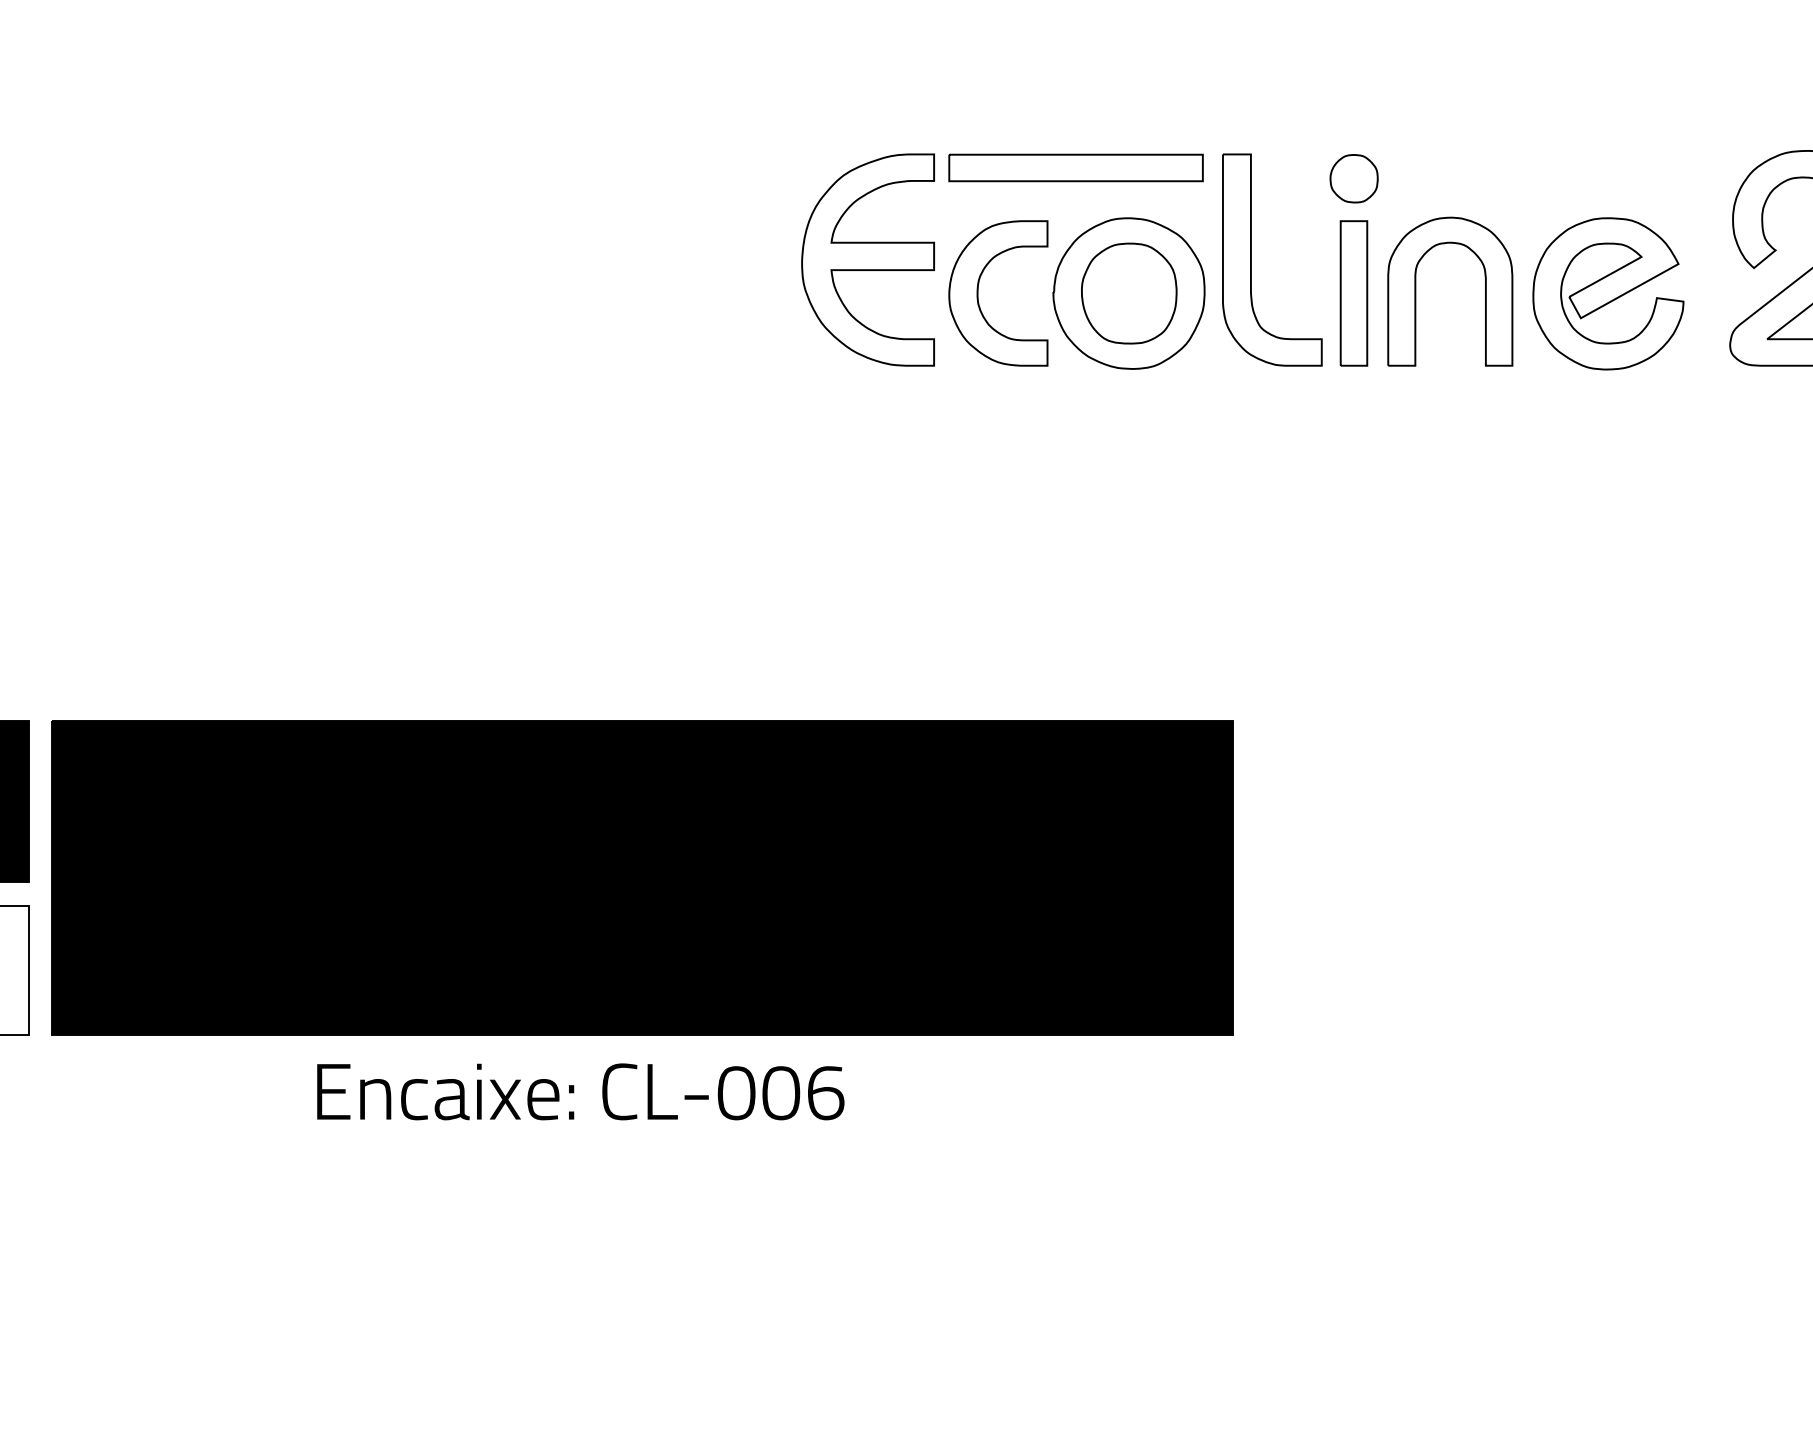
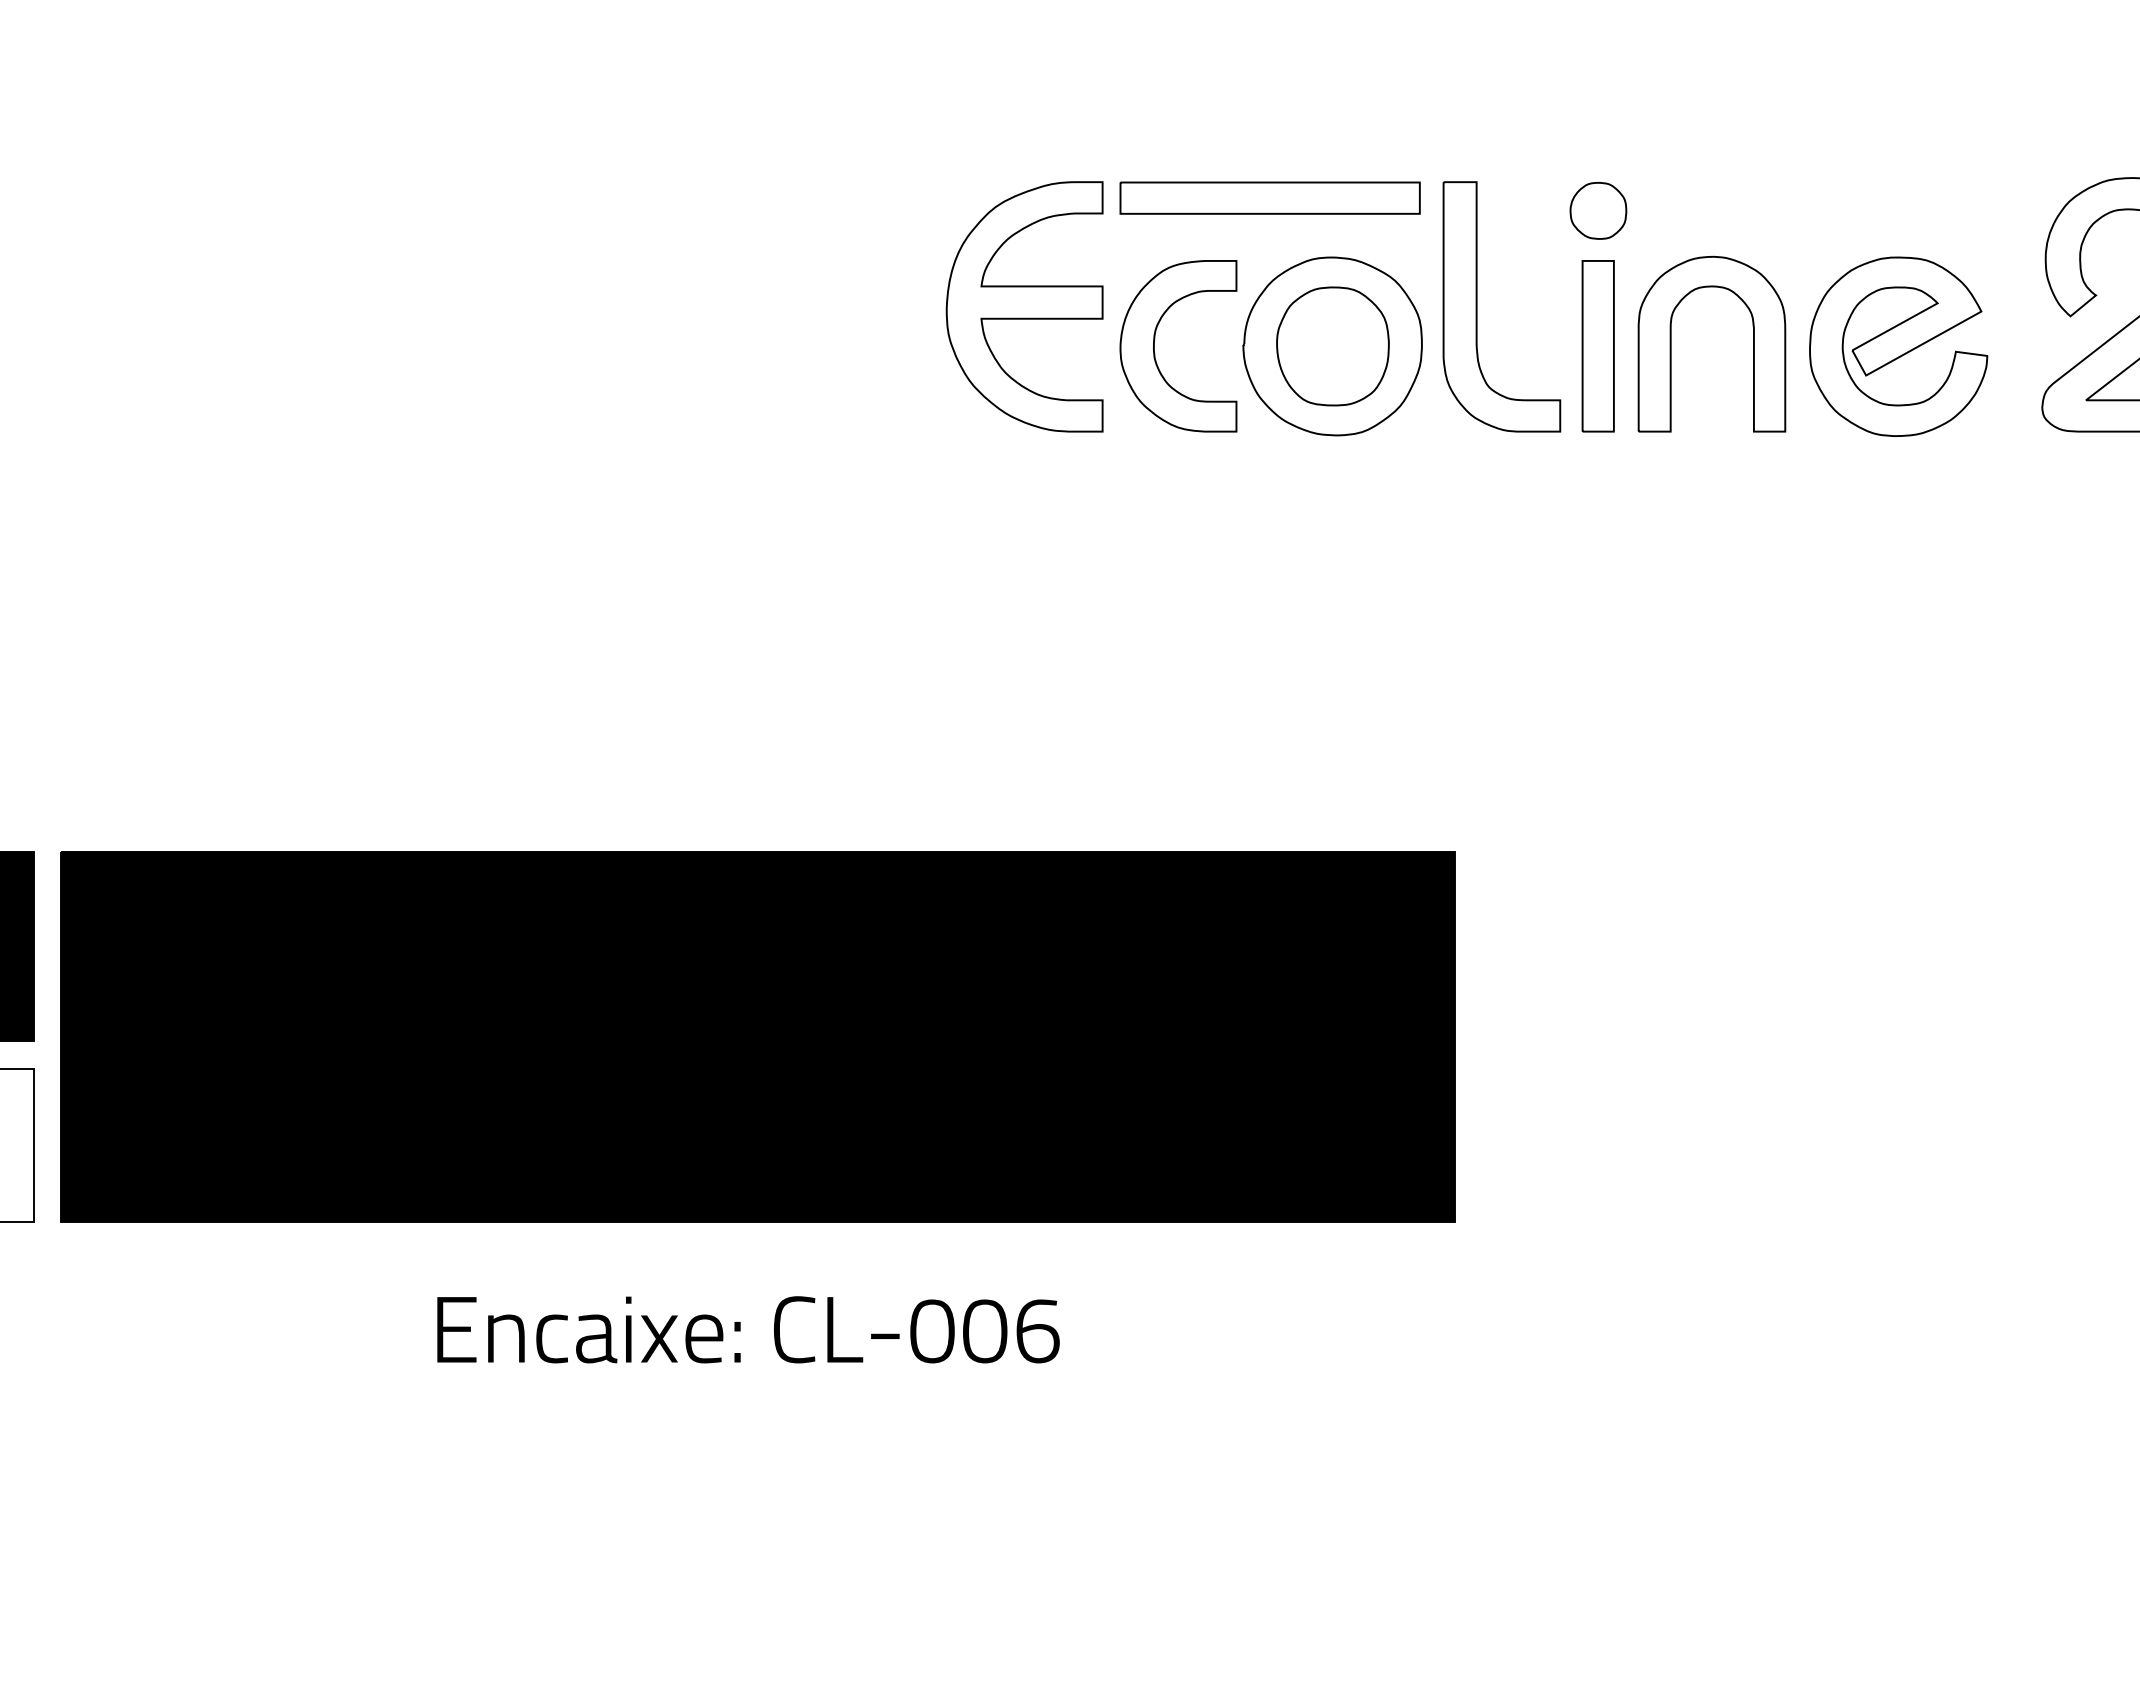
text: (580, 1091) -> (748, 1329), moved

